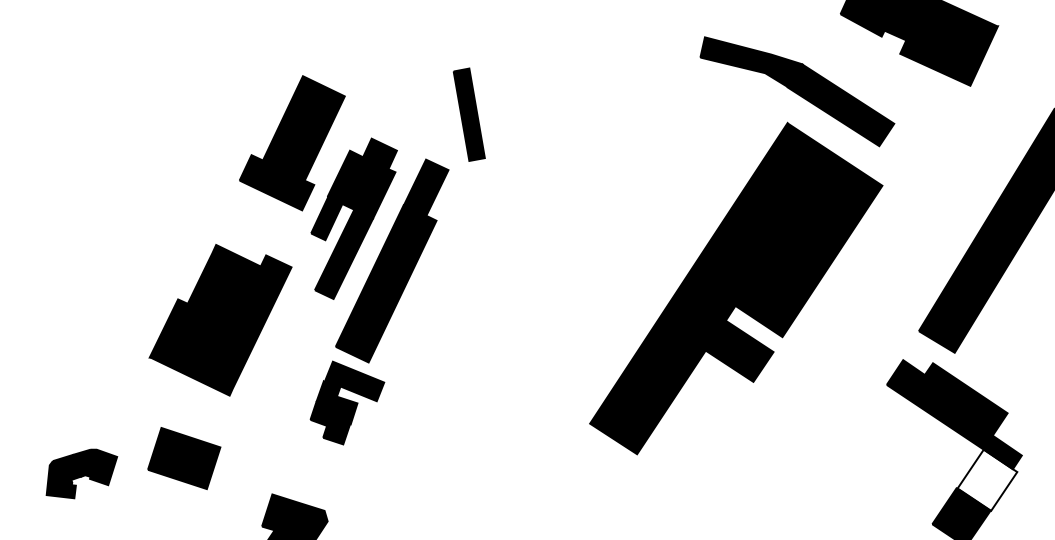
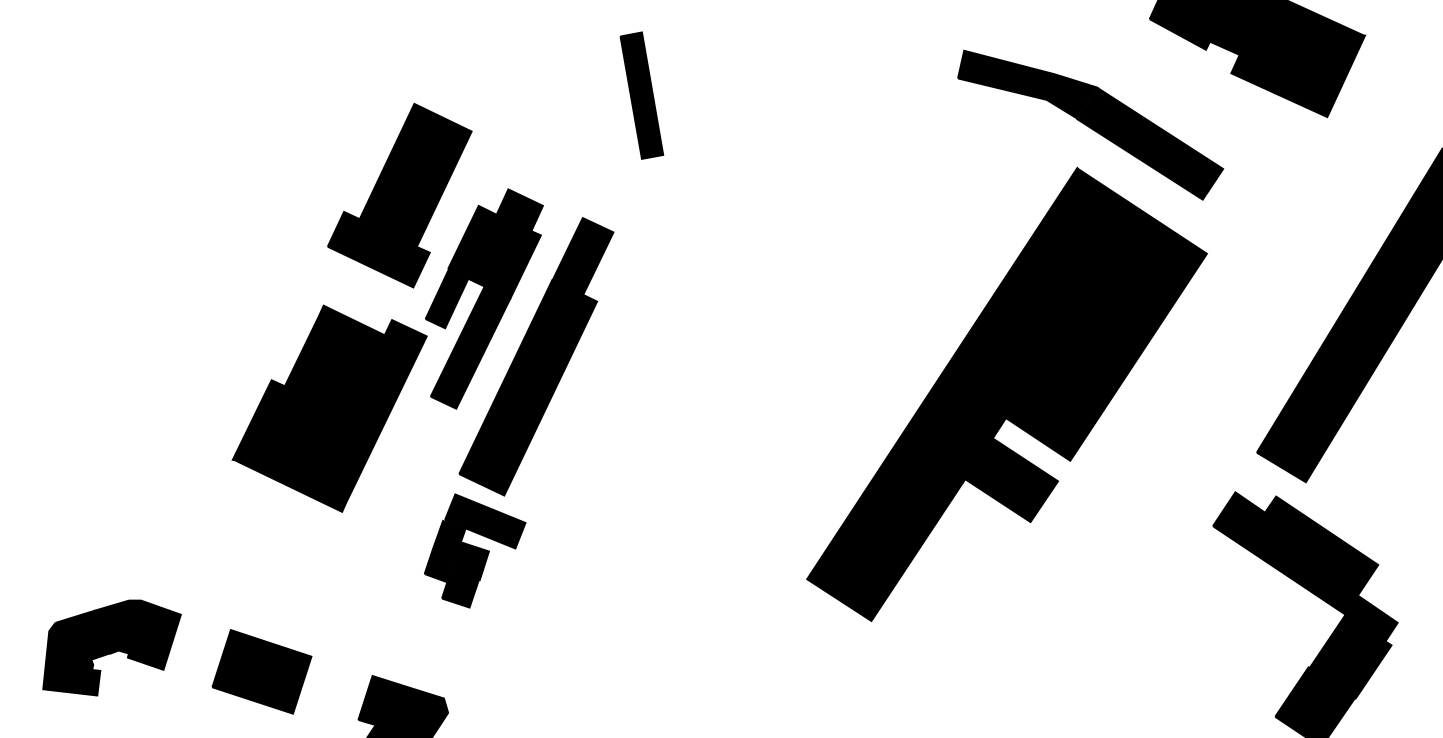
part: (469, 114) -> (641, 95), moved
part: (220, 320) -> (329, 408), moved
part: (183, 458) -> (261, 671), moved
part: (81, 473) -> (111, 647), size x1.43
fill: (987, 480) -> (1350, 656), added

